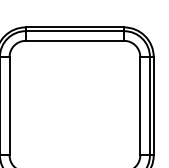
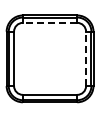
line: (73, 40) -> (49, 22), solid -> dashed
line: (141, 105) -> (86, 58), solid -> dashed

